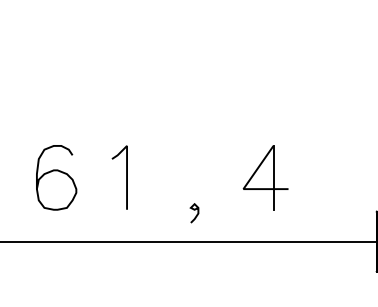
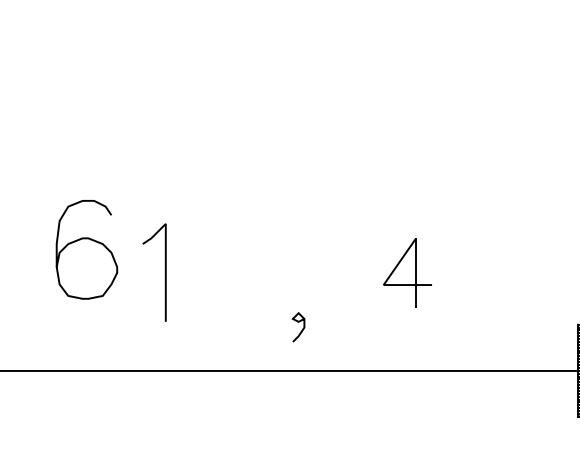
curve: (59, 172) -> (91, 241), moved
curve: (126, 177) -> (164, 272), moved
part: (265, 177) -> (407, 272), size x0.7

